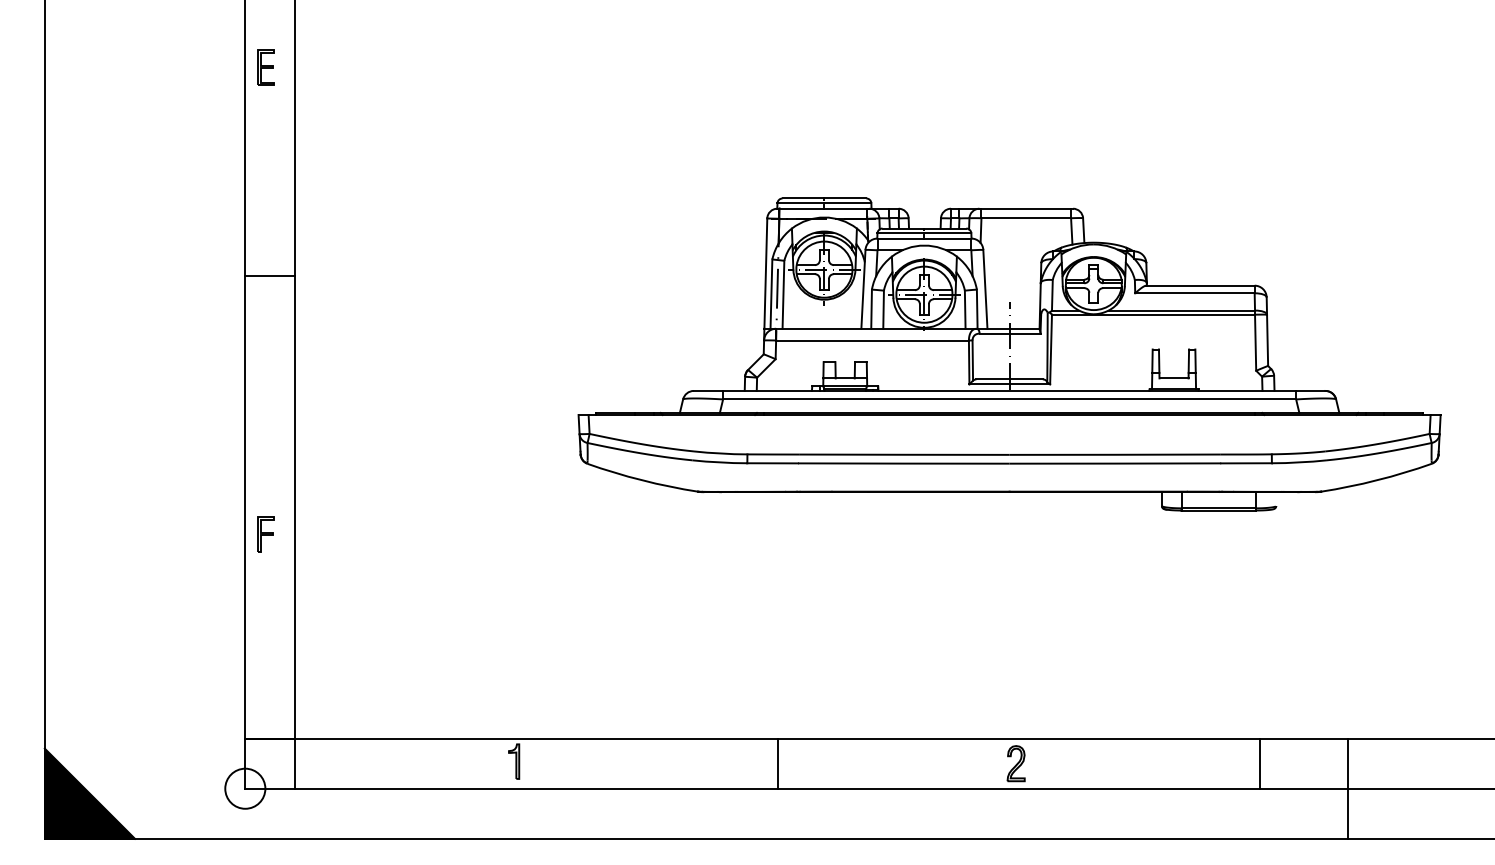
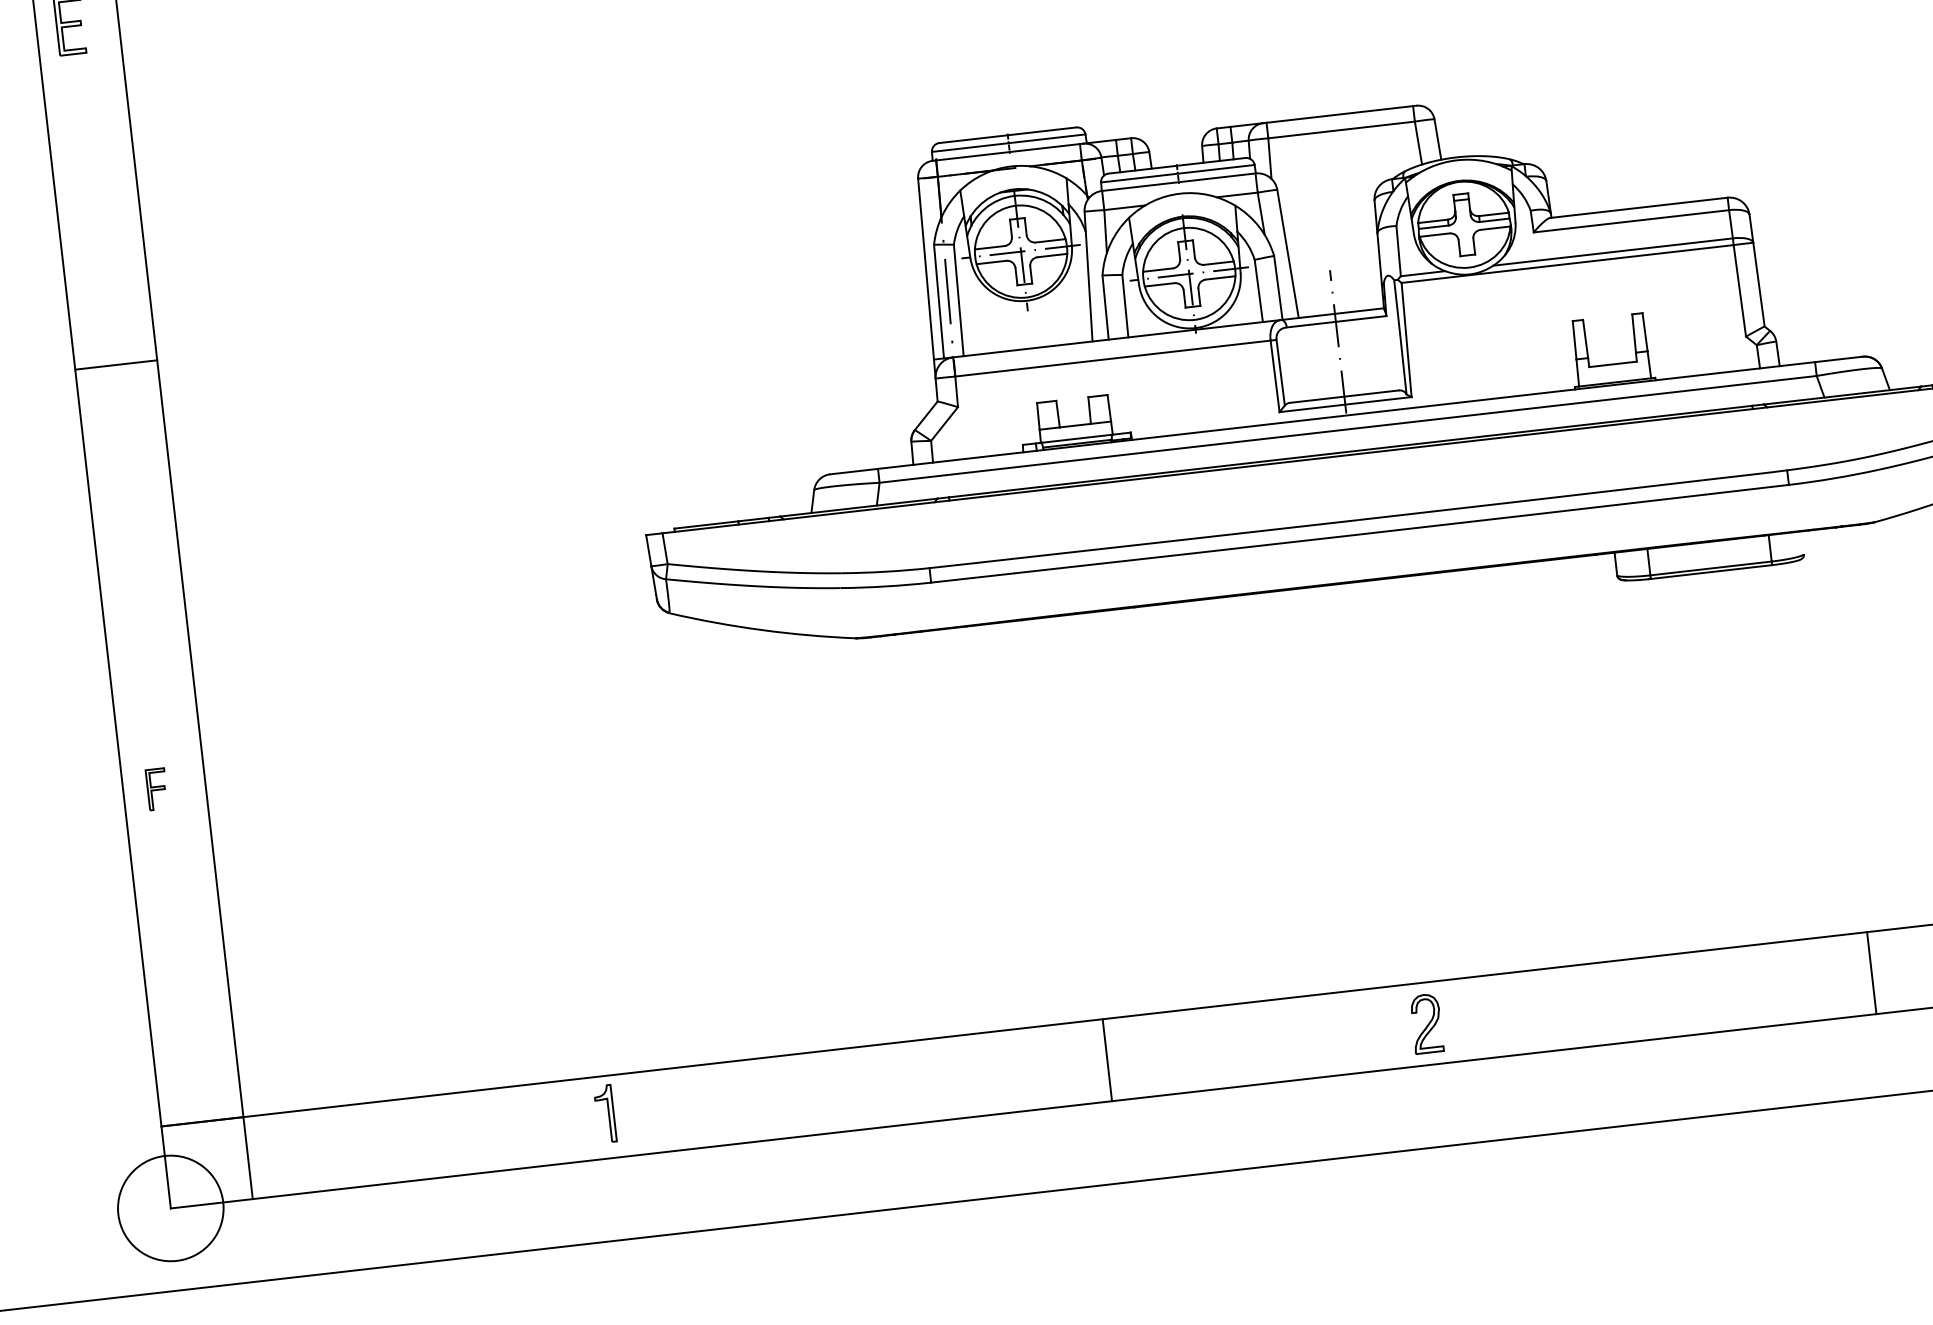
part: (265, 534) -> (156, 788), size x0.7
line: (777, 763) -> (1106, 1060), moved
line: (1260, 763) -> (1872, 972), moved
circle: (245, 788) -> (171, 1208), size x1.6

